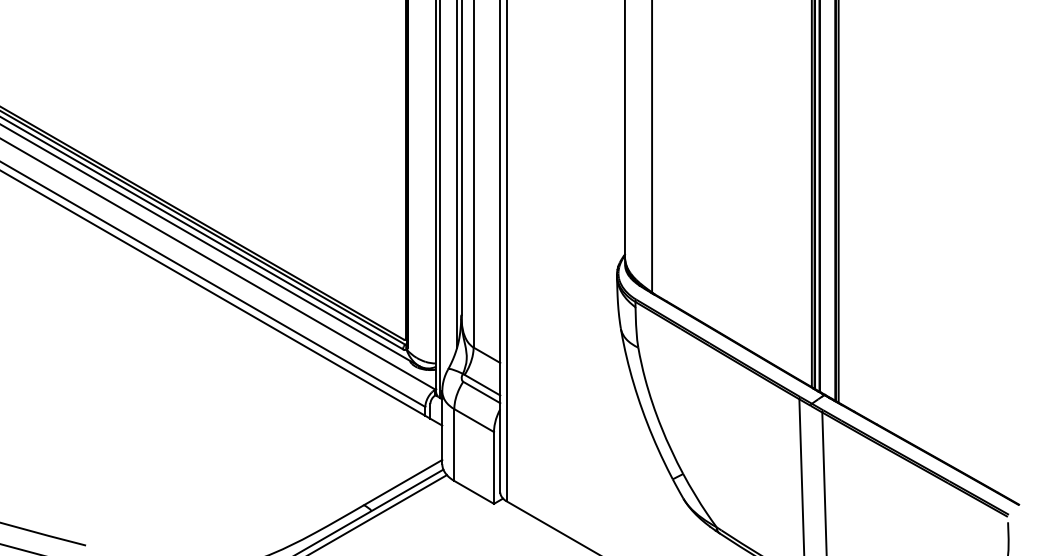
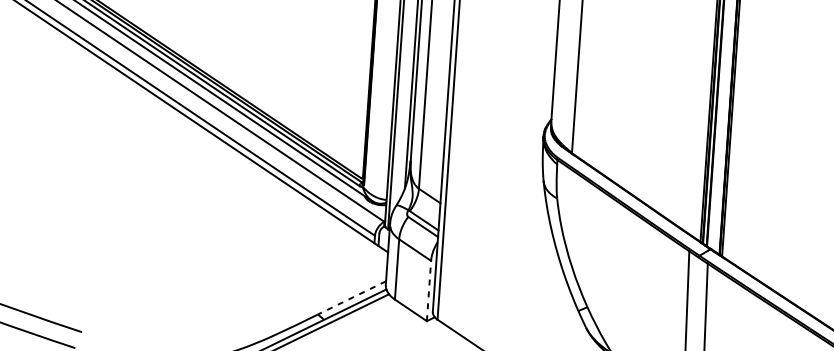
line: (494, 467) -> (429, 290), solid -> dashed
line: (402, 482) -> (351, 297), solid -> dashed

